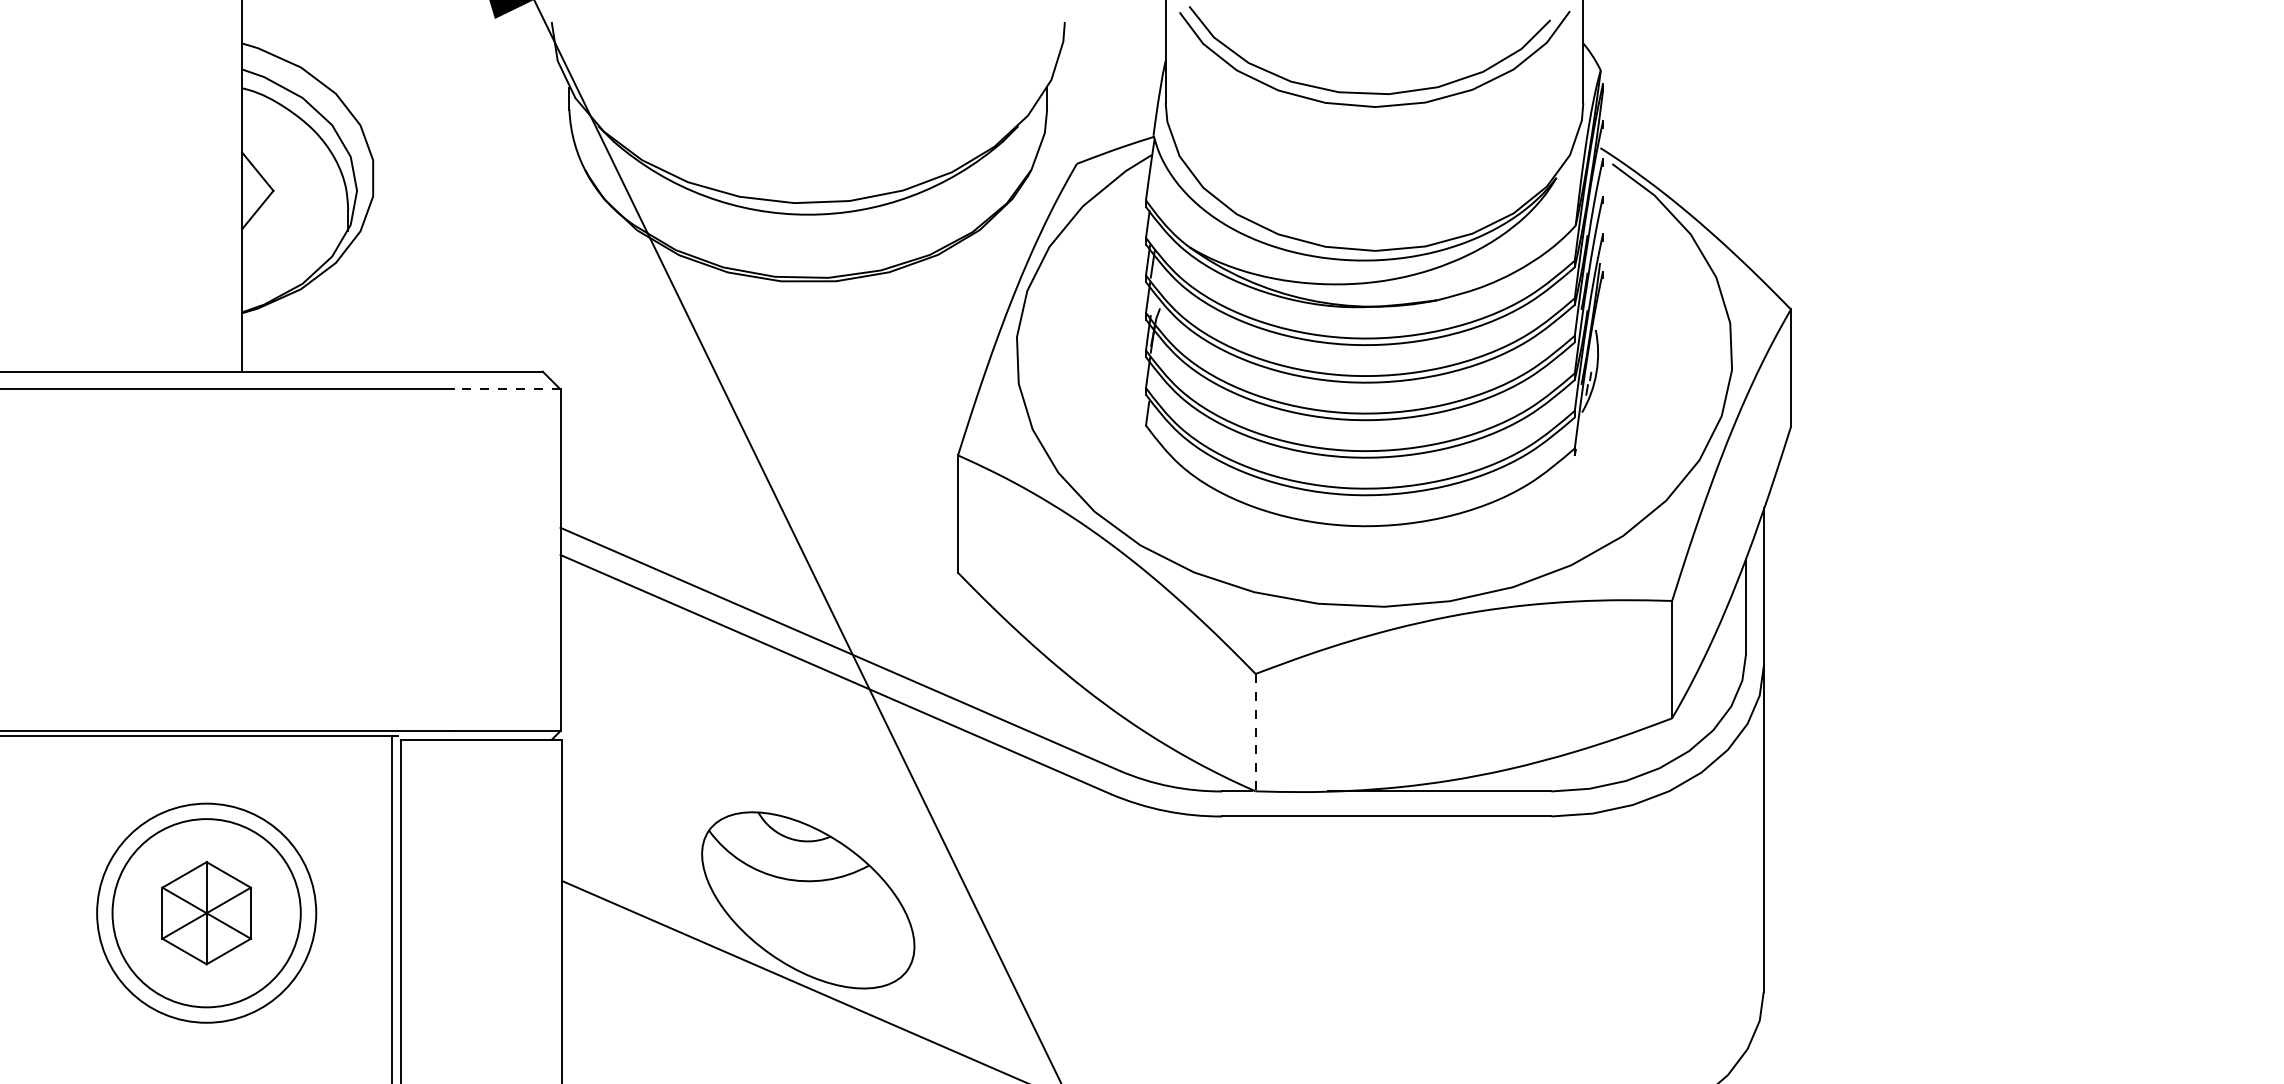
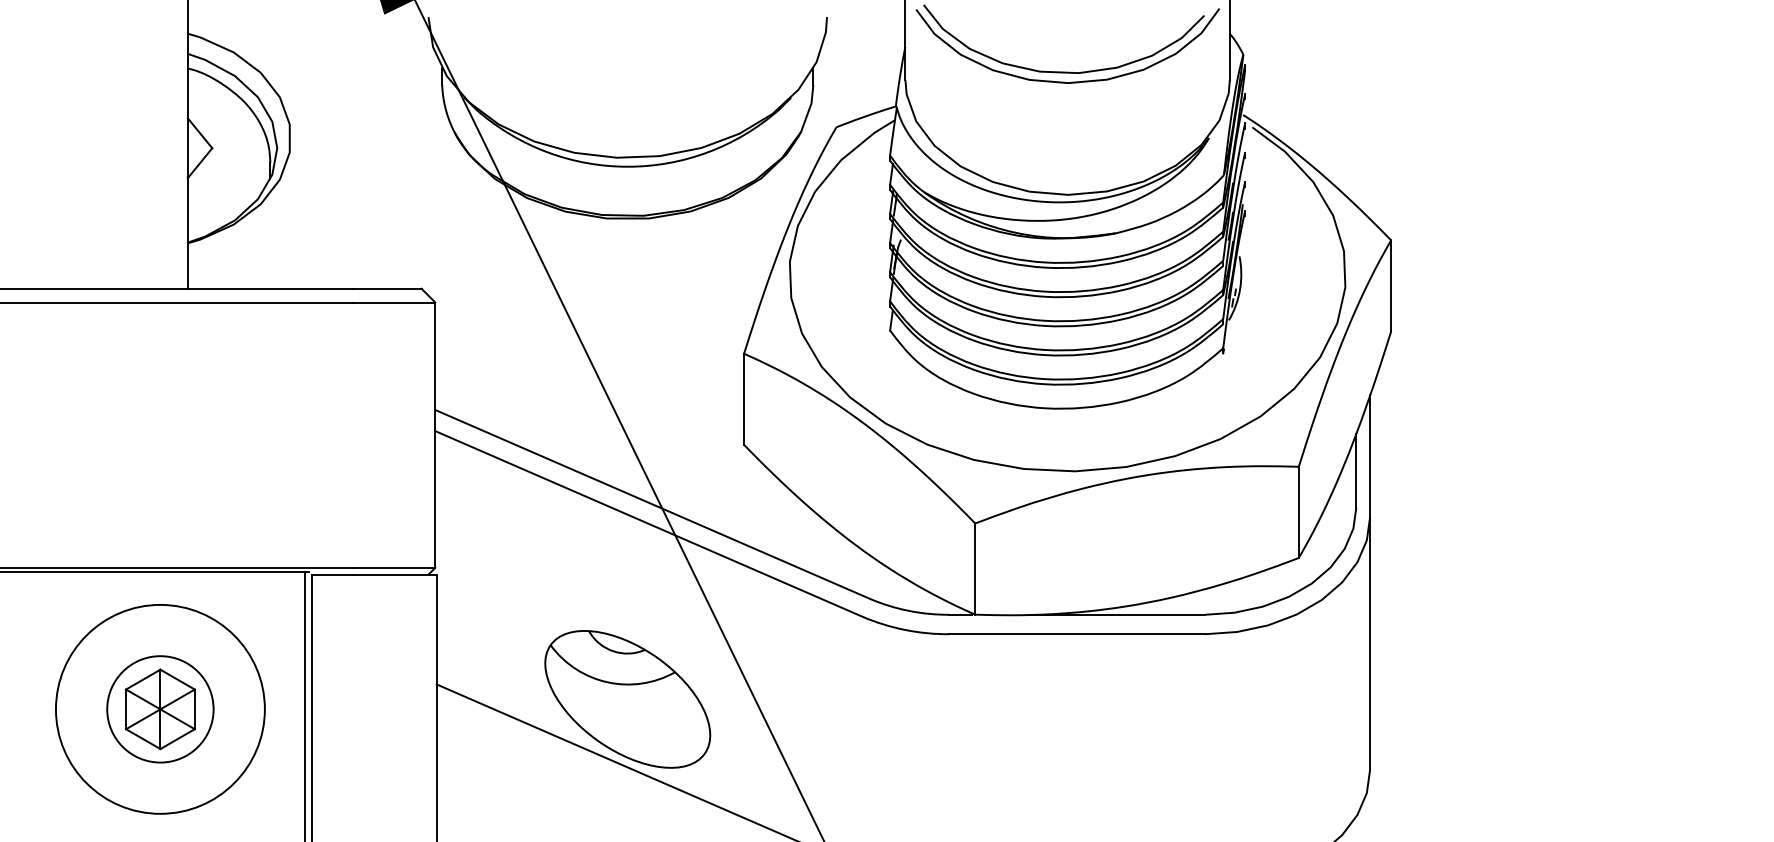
line: (506, 389) -> (393, 302), dashed -> solid
line: (1255, 733) -> (975, 569), dashed -> solid
circle: (205, 912) -> (159, 708), size x1.43
circle: (206, 913) -> (160, 709), size x0.62

